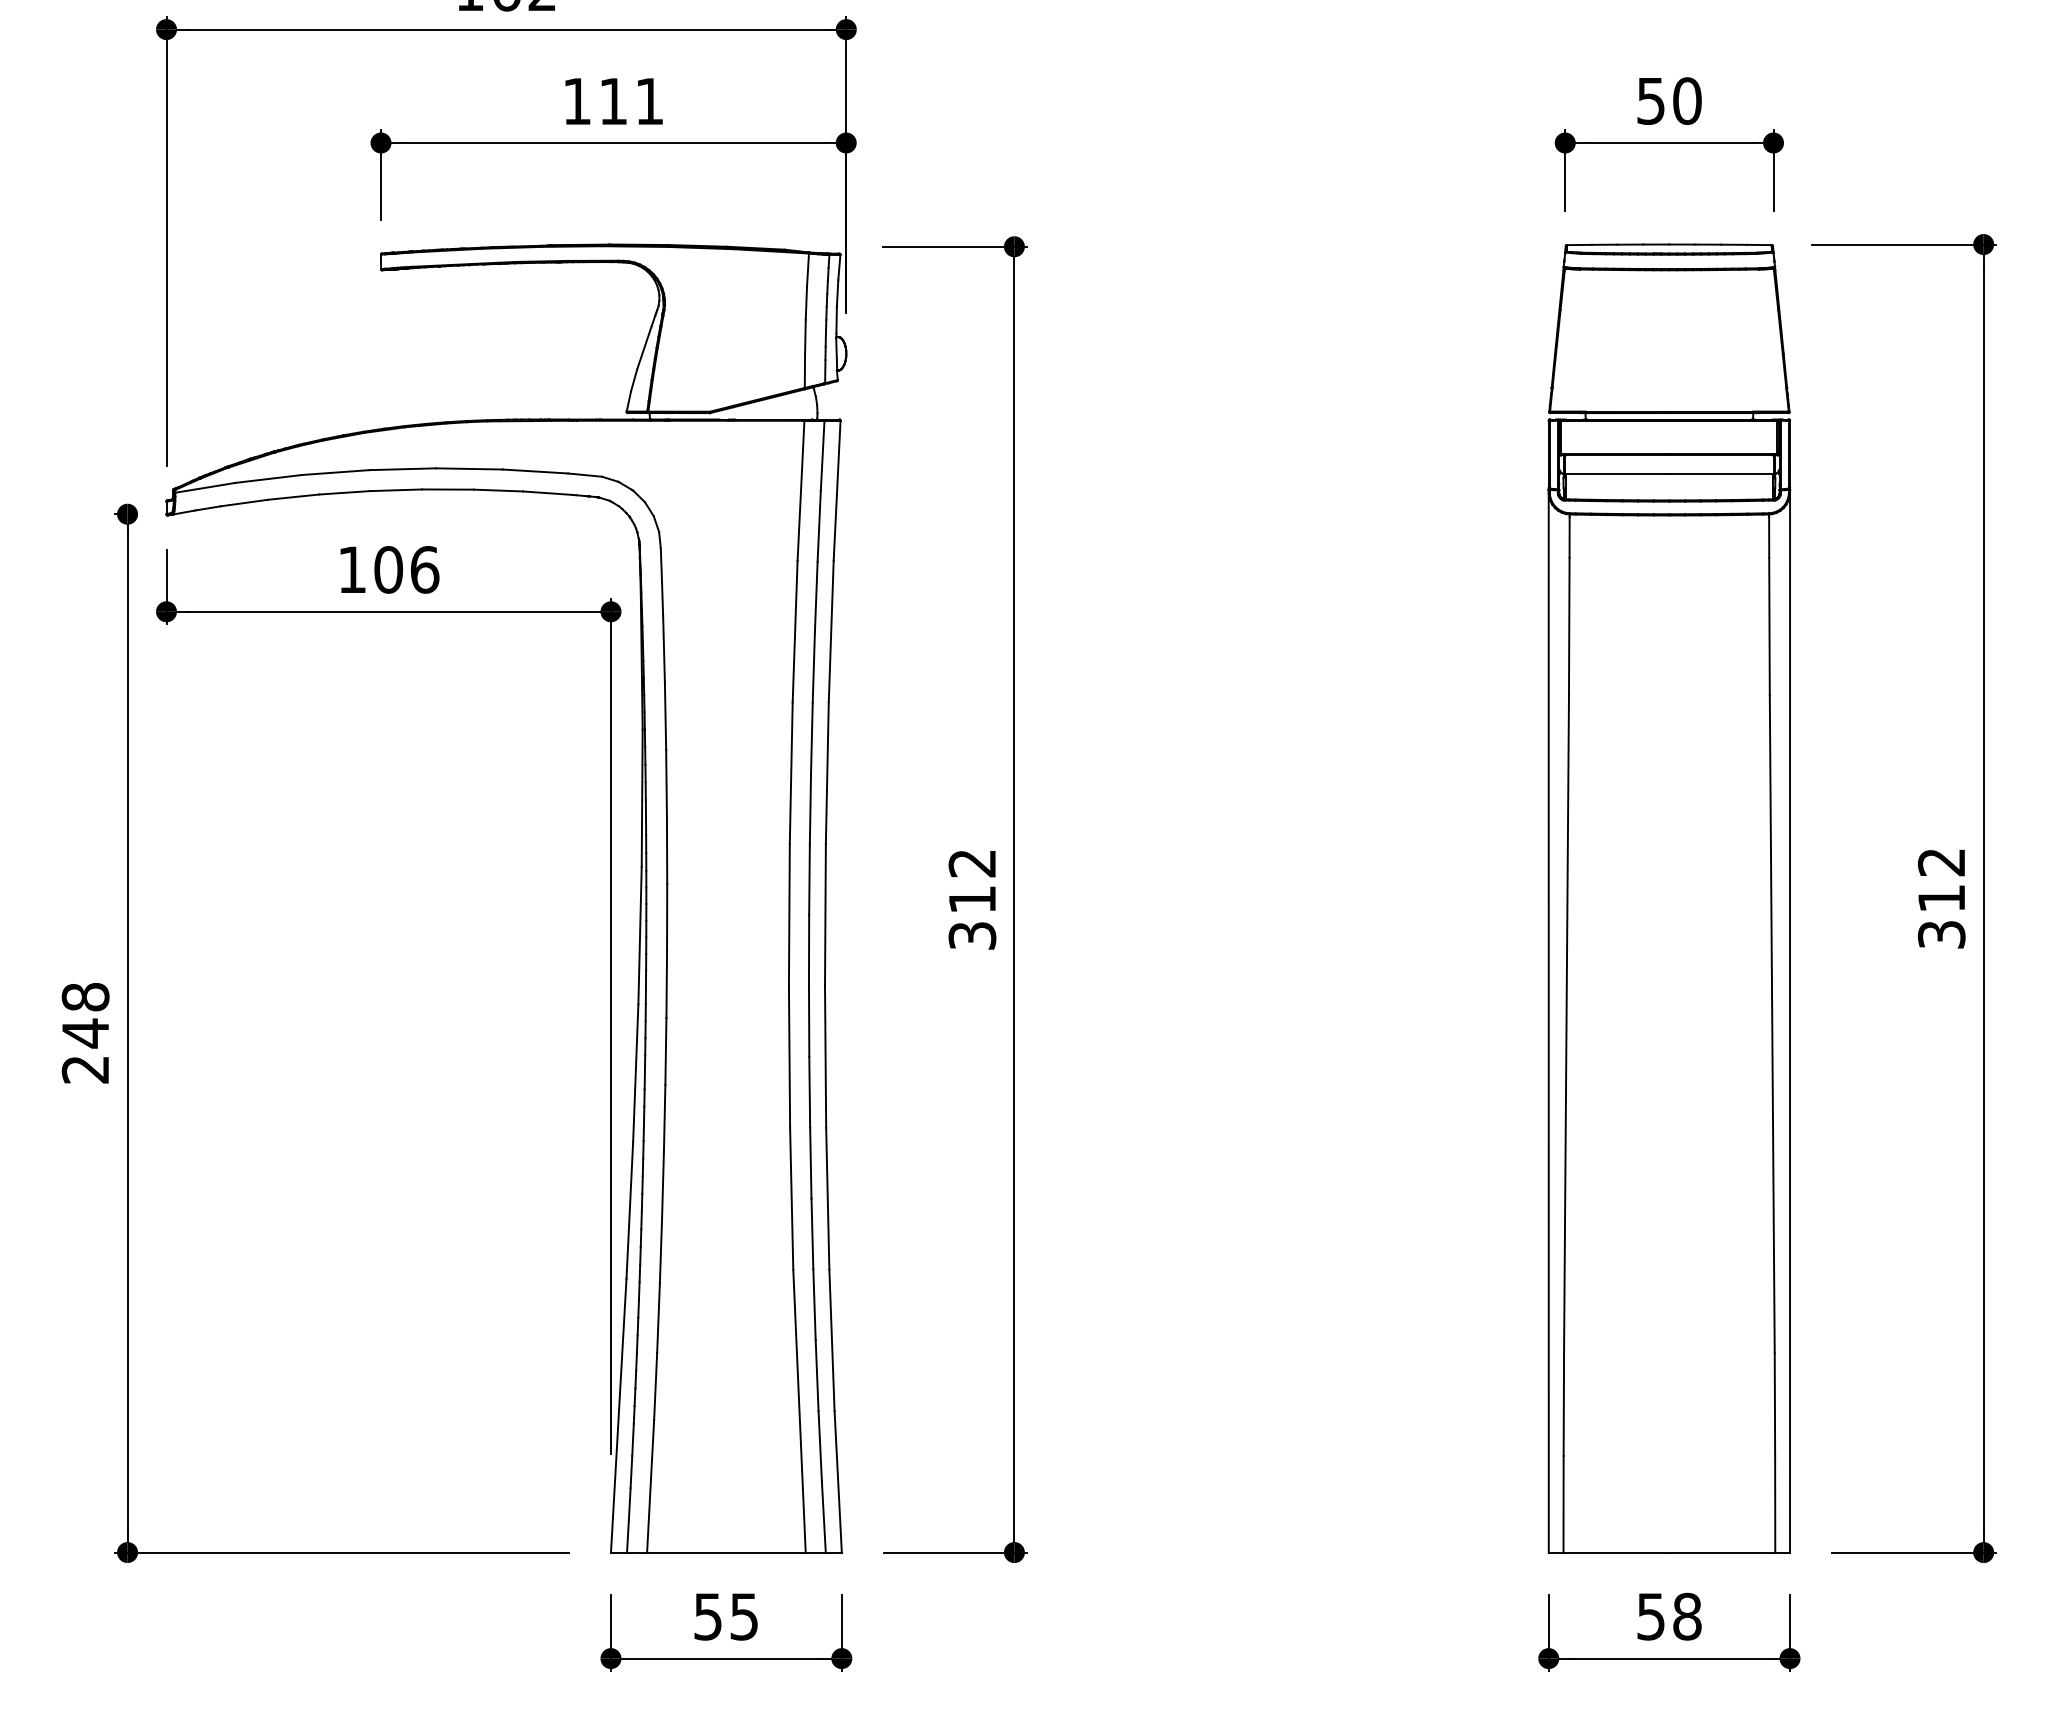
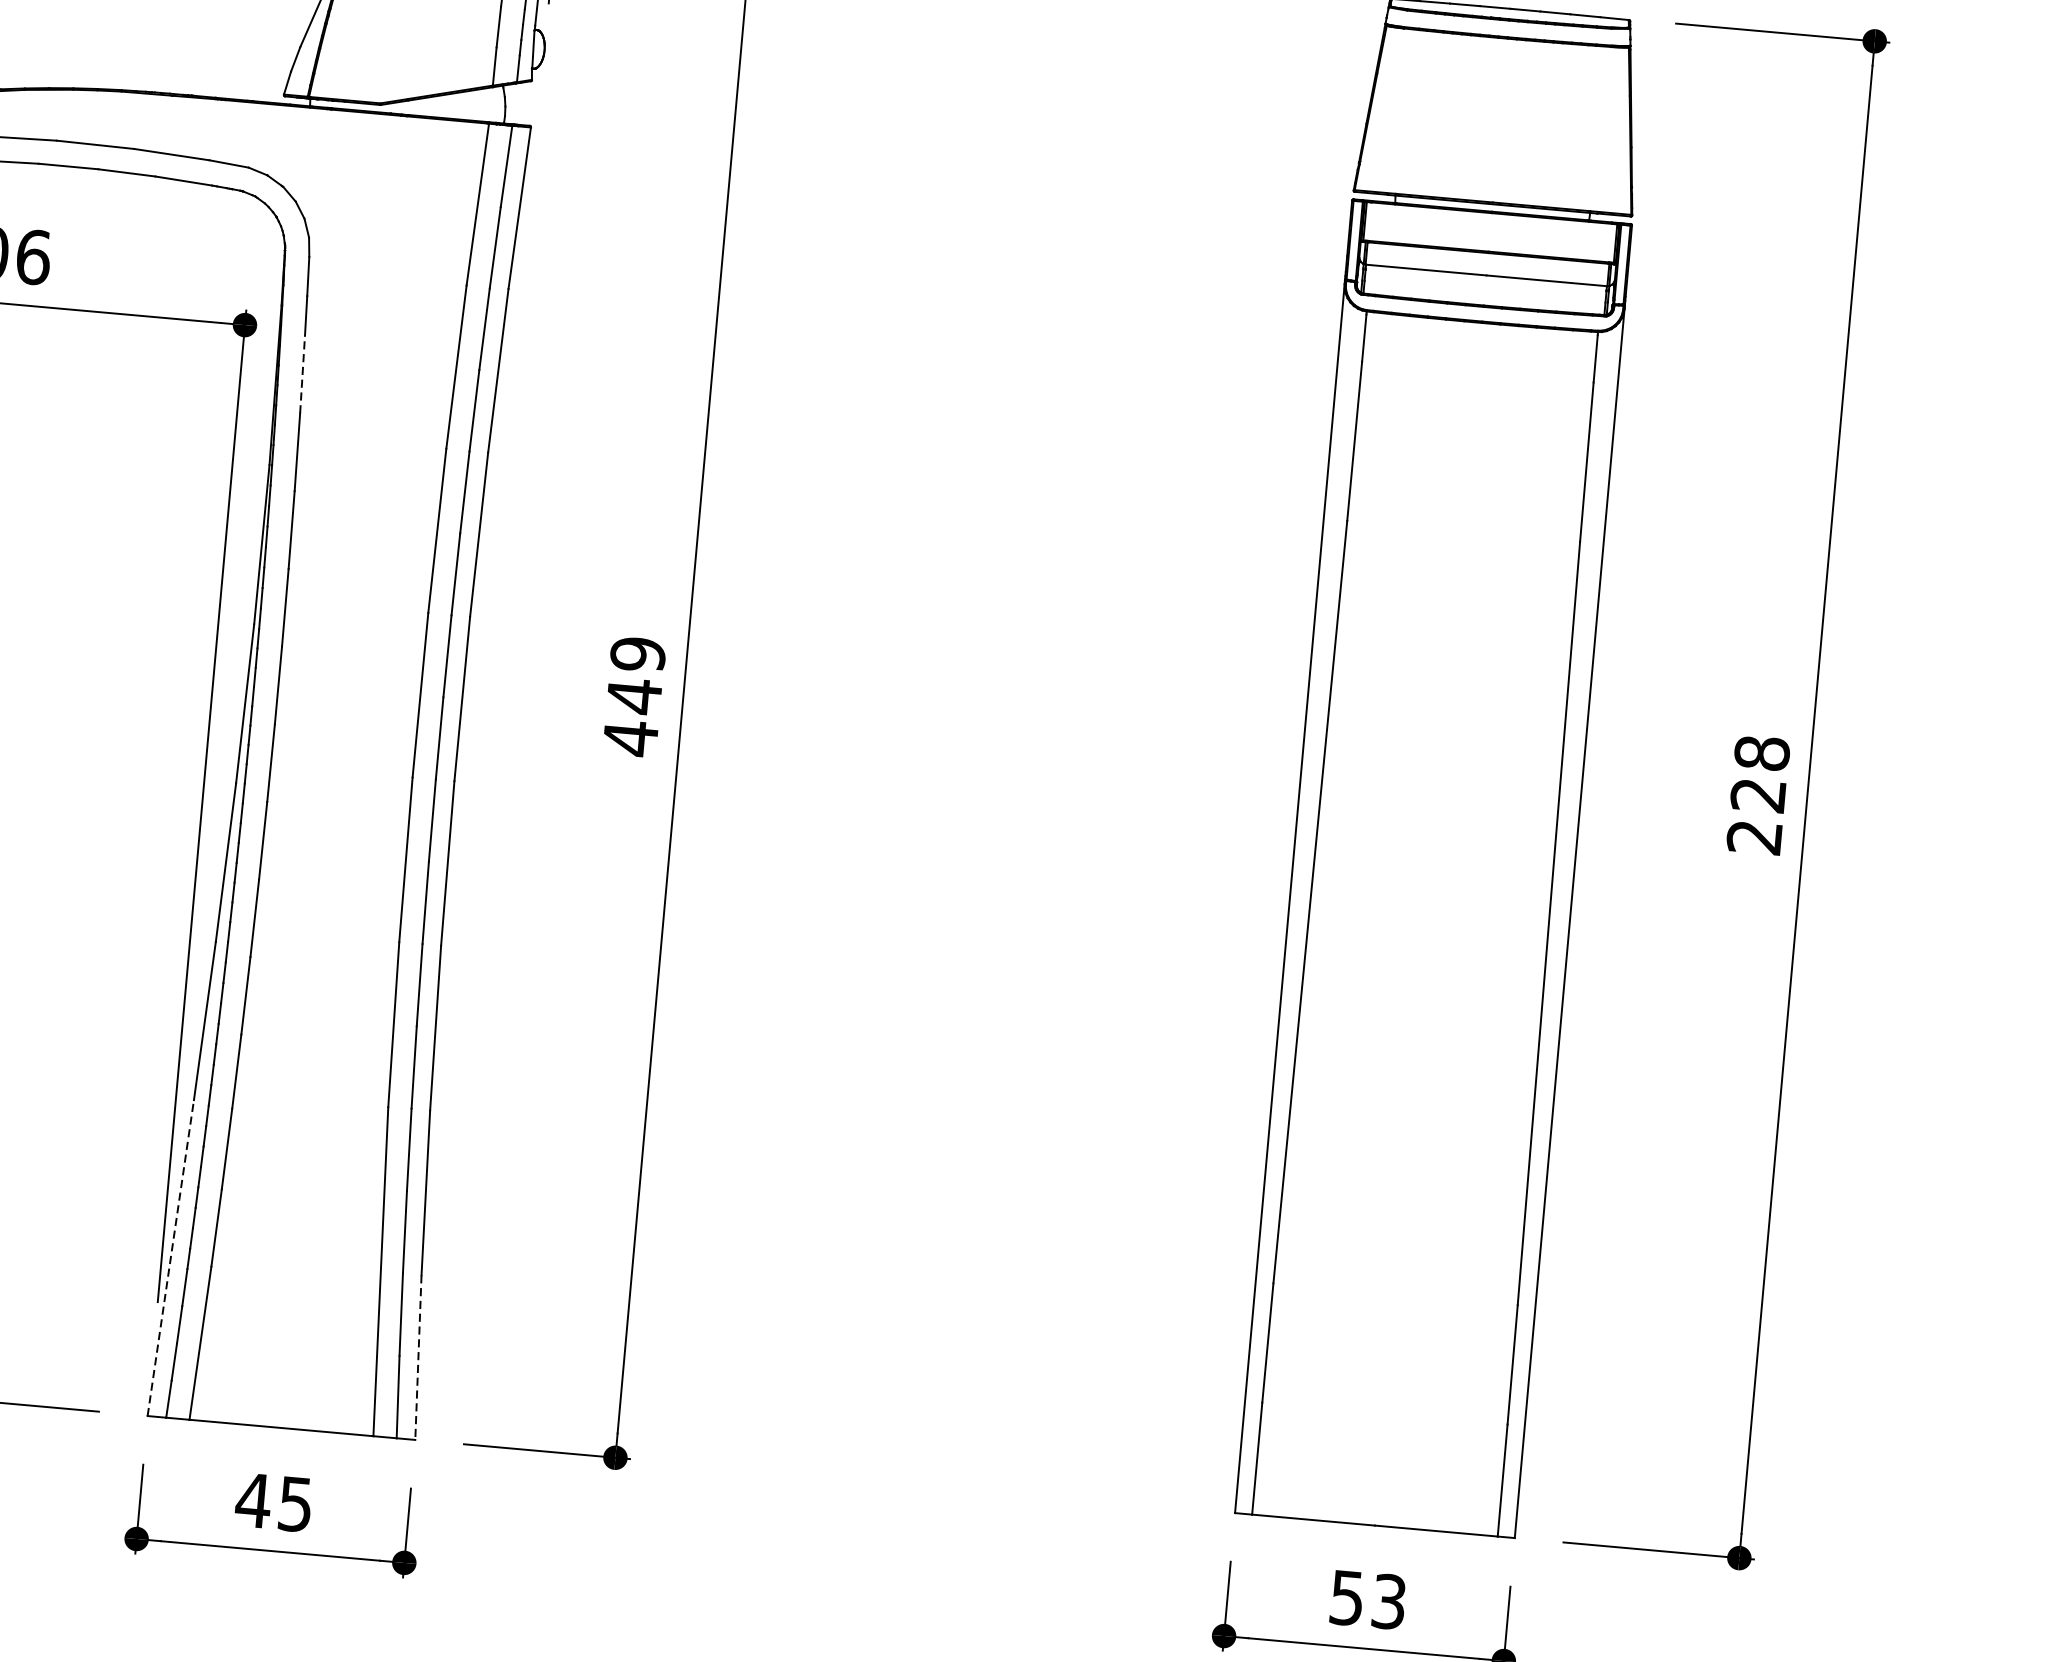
line: (664, 649) -> (303, 374), solid -> dashed
text: (1941, 898) -> (1758, 795), 312 -> 228
text: (972, 900) -> (634, 697), 312 -> 449
line: (618, 1415) -> (170, 1257), solid -> dashed
line: (838, 1481) -> (418, 1357), solid -> dashed
text: (708, 1616) -> (254, 1500), 55 -> 45
text: (1687, 1616) -> (1389, 1601), 58 -> 53

